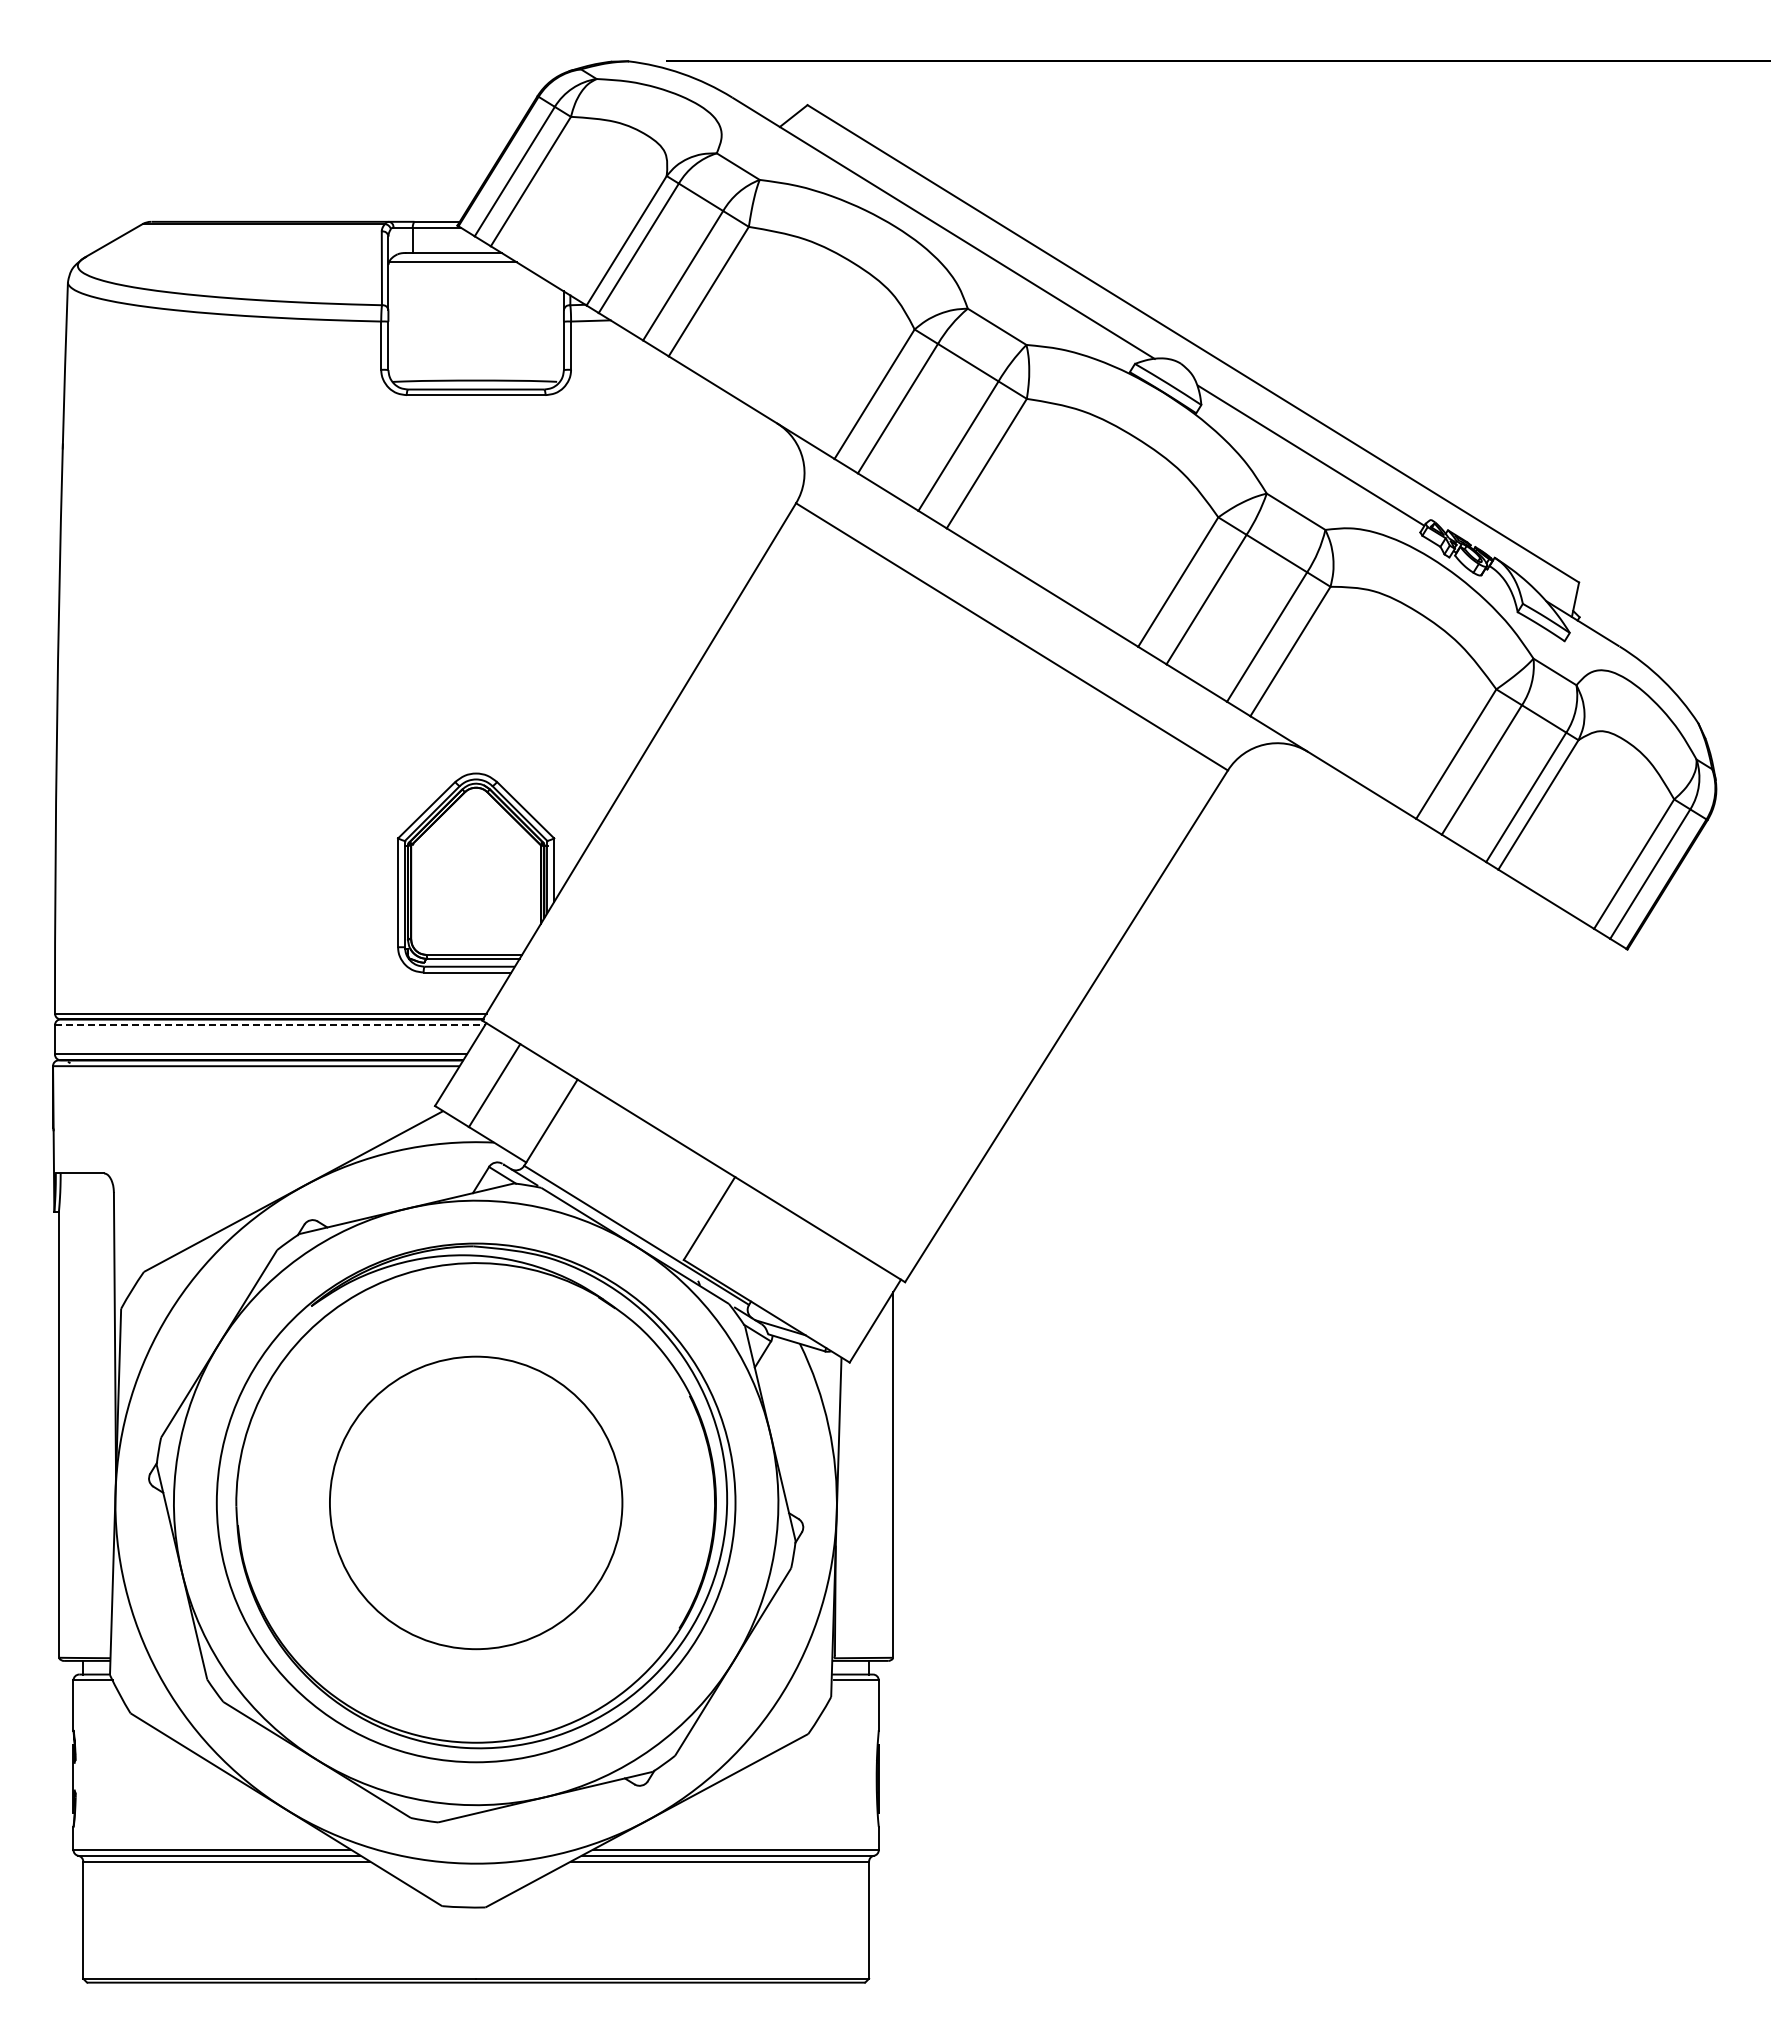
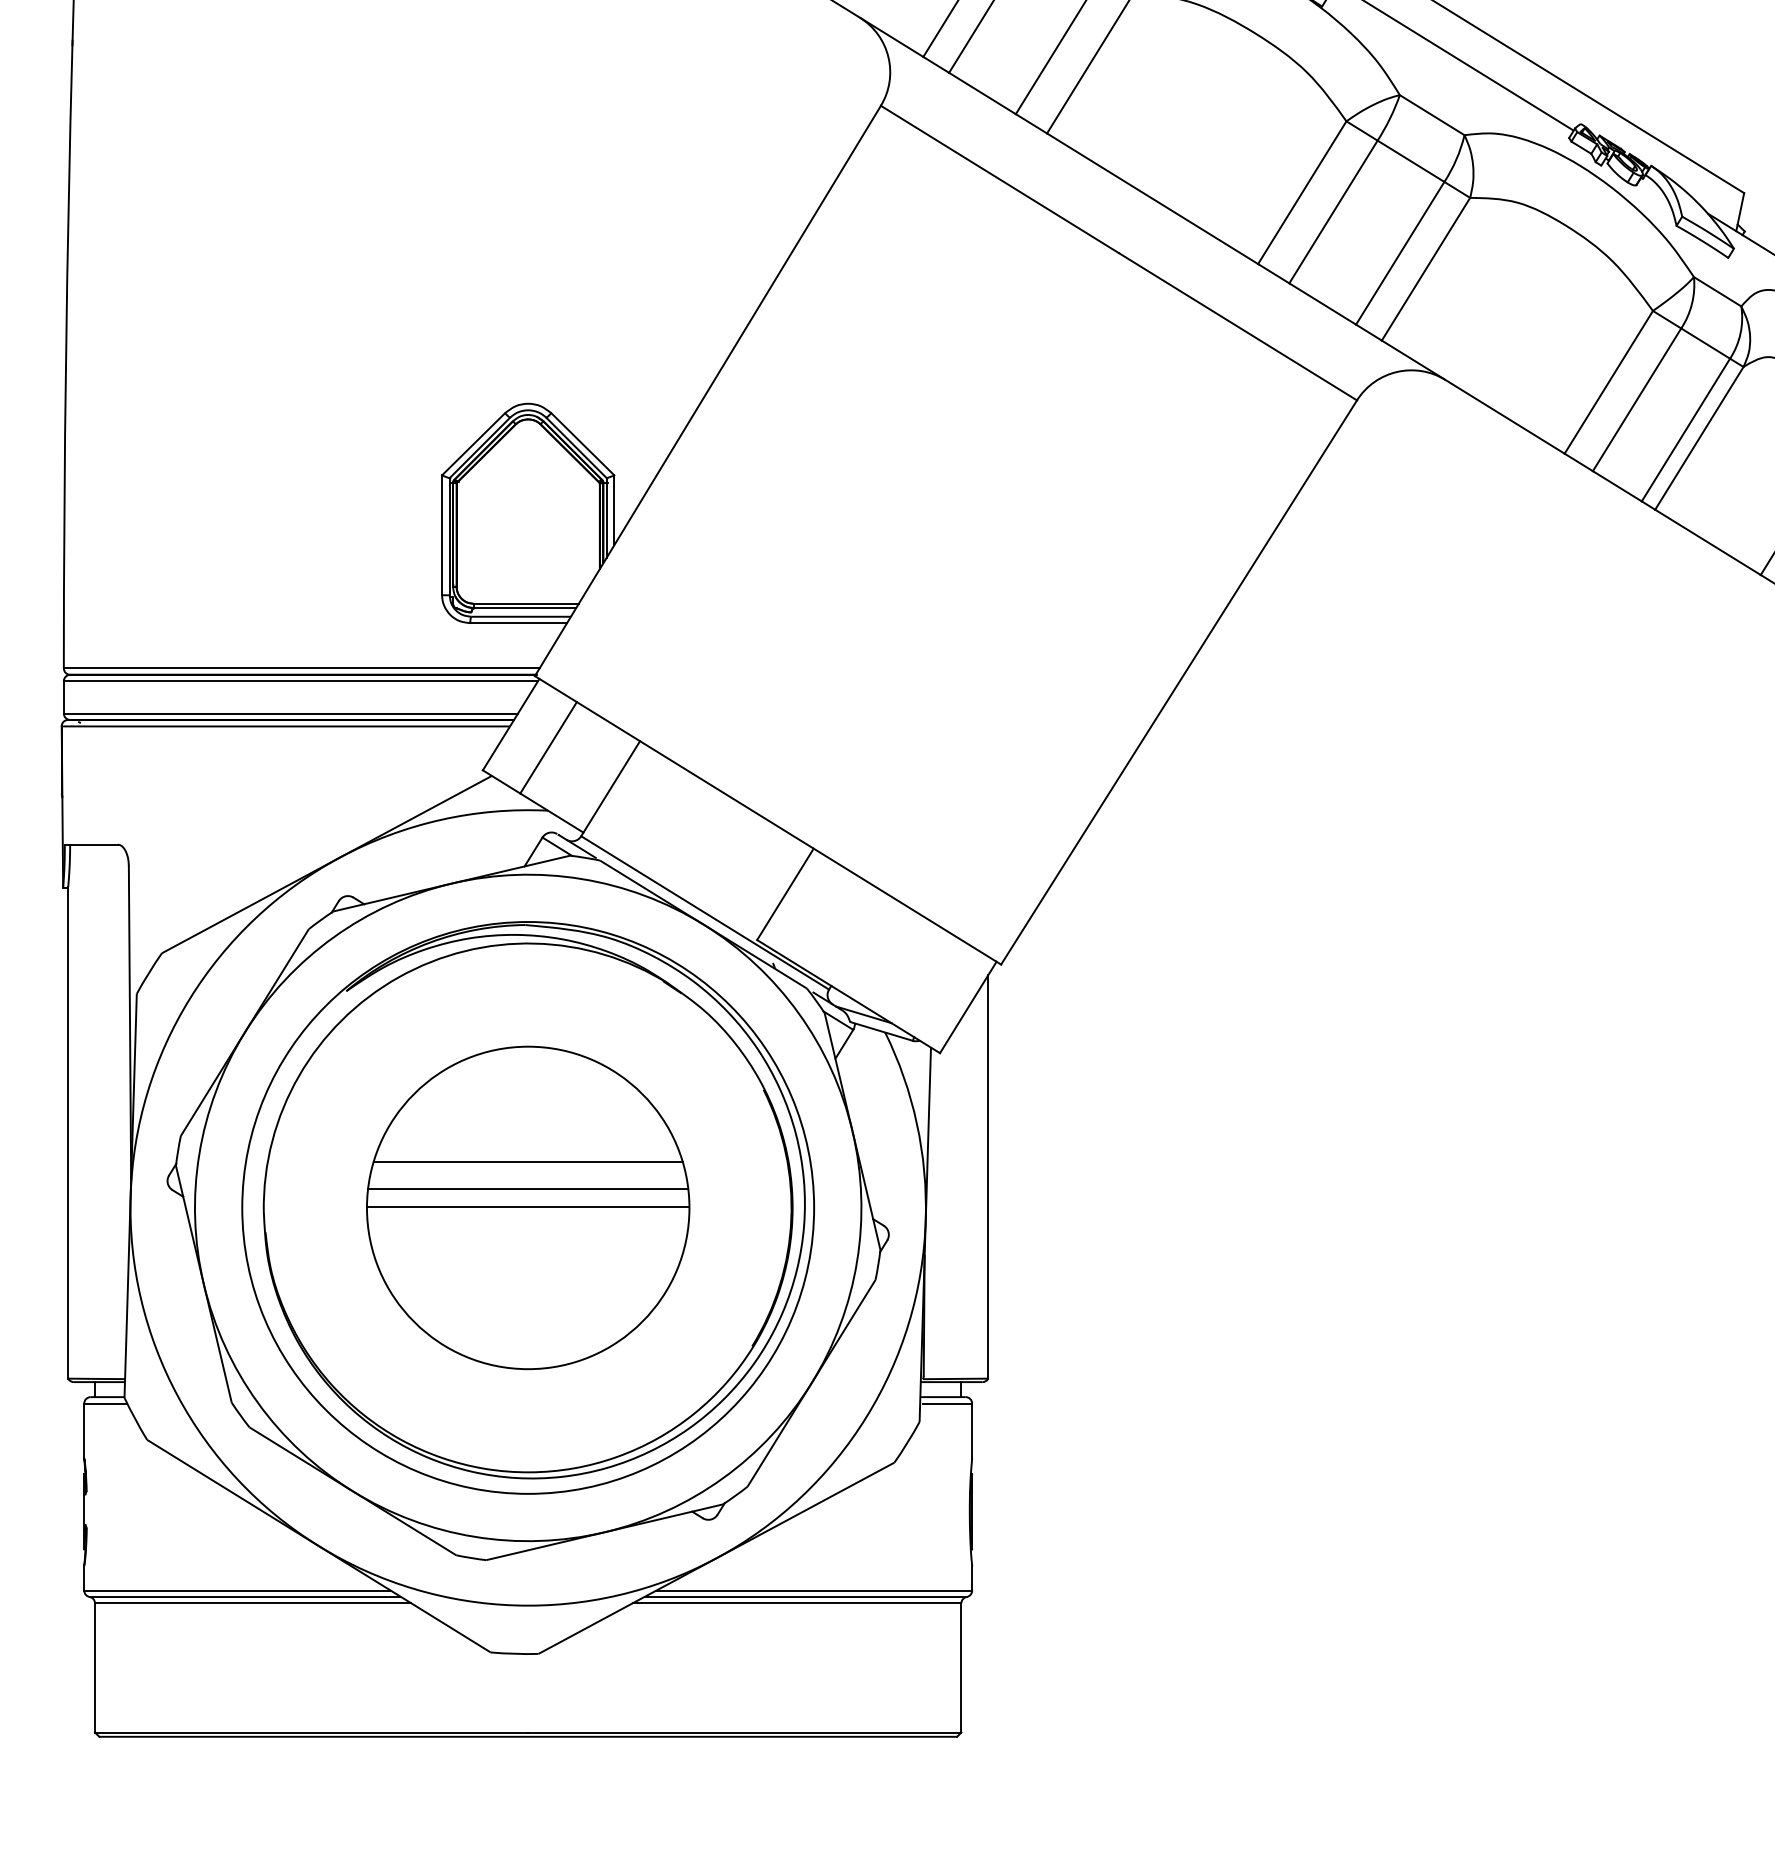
line: (270, 1025) -> (301, 681), dashed -> solid
line: (475, 1461) -> (527, 1162), added
line: (475, 1485) -> (527, 1188), added
line: (475, 1502) -> (527, 1207), added

